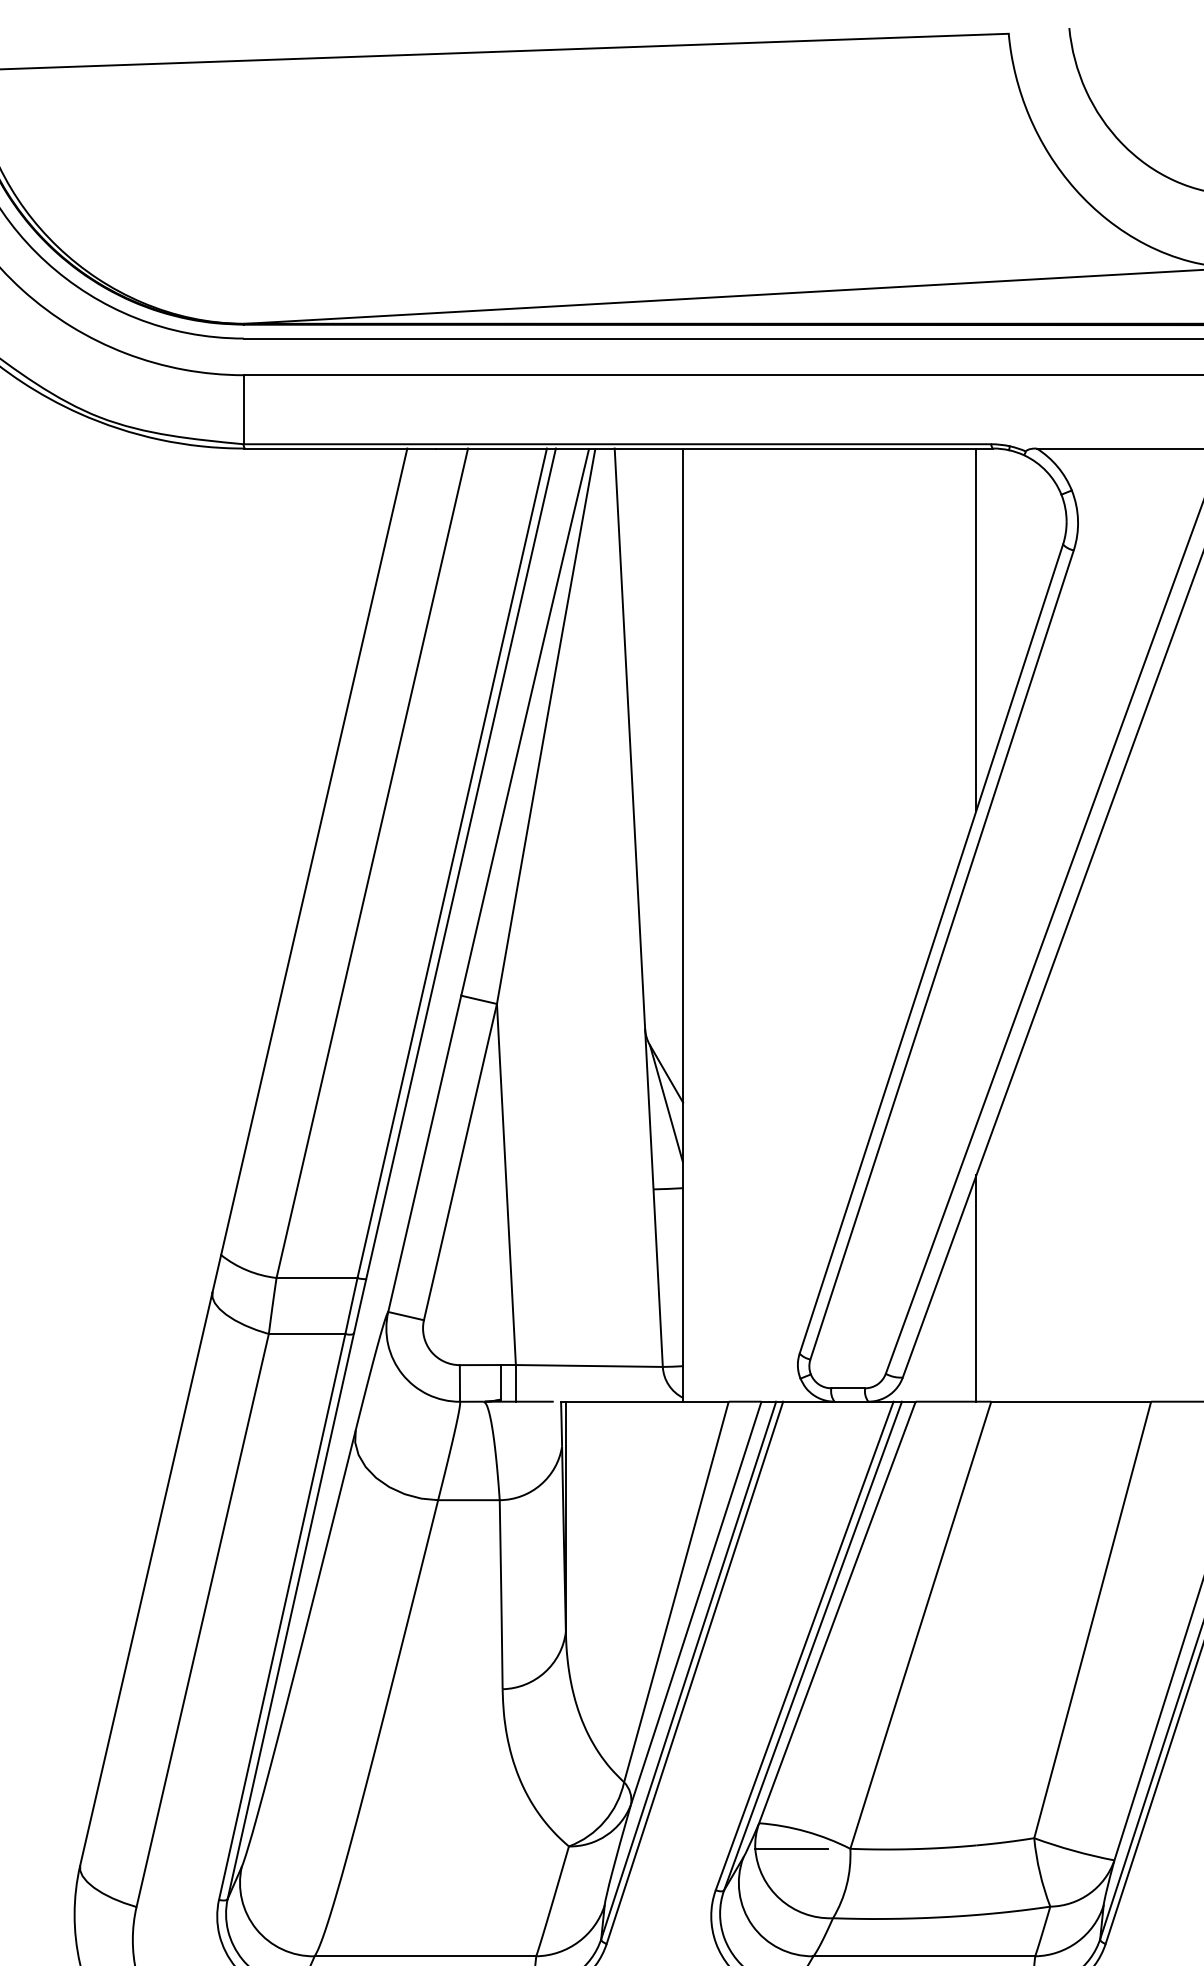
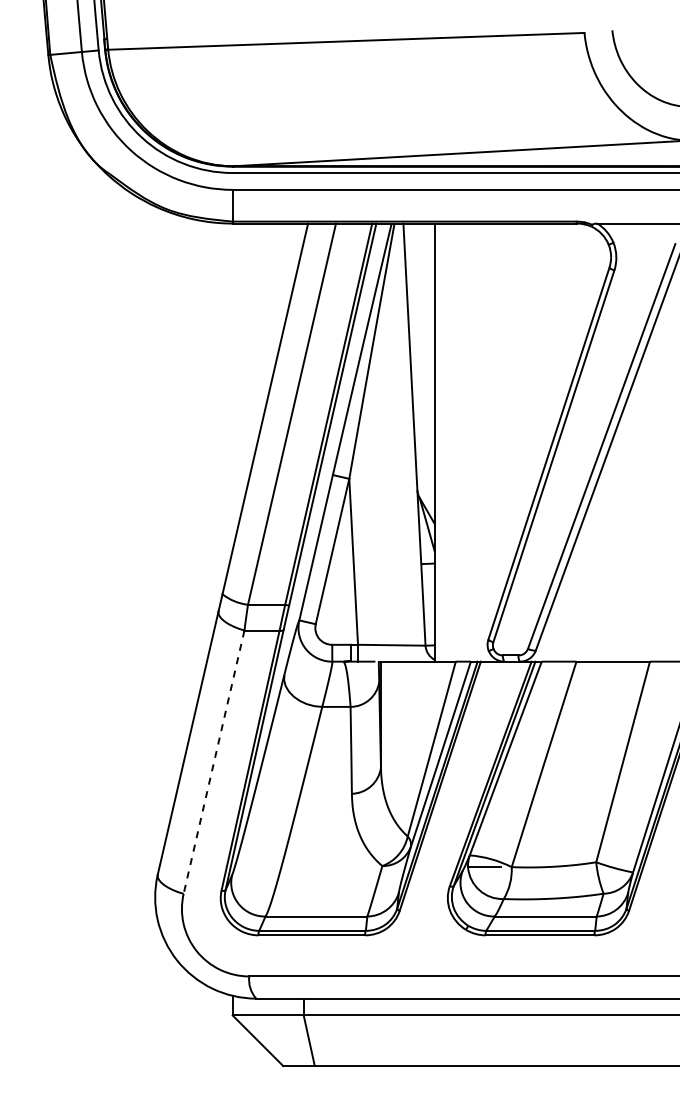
line: (976, 628) -> (569, 306), removed
line: (976, 1288) -> (569, 609), removed
line: (201, 1621) -> (213, 762), solid -> dashed

